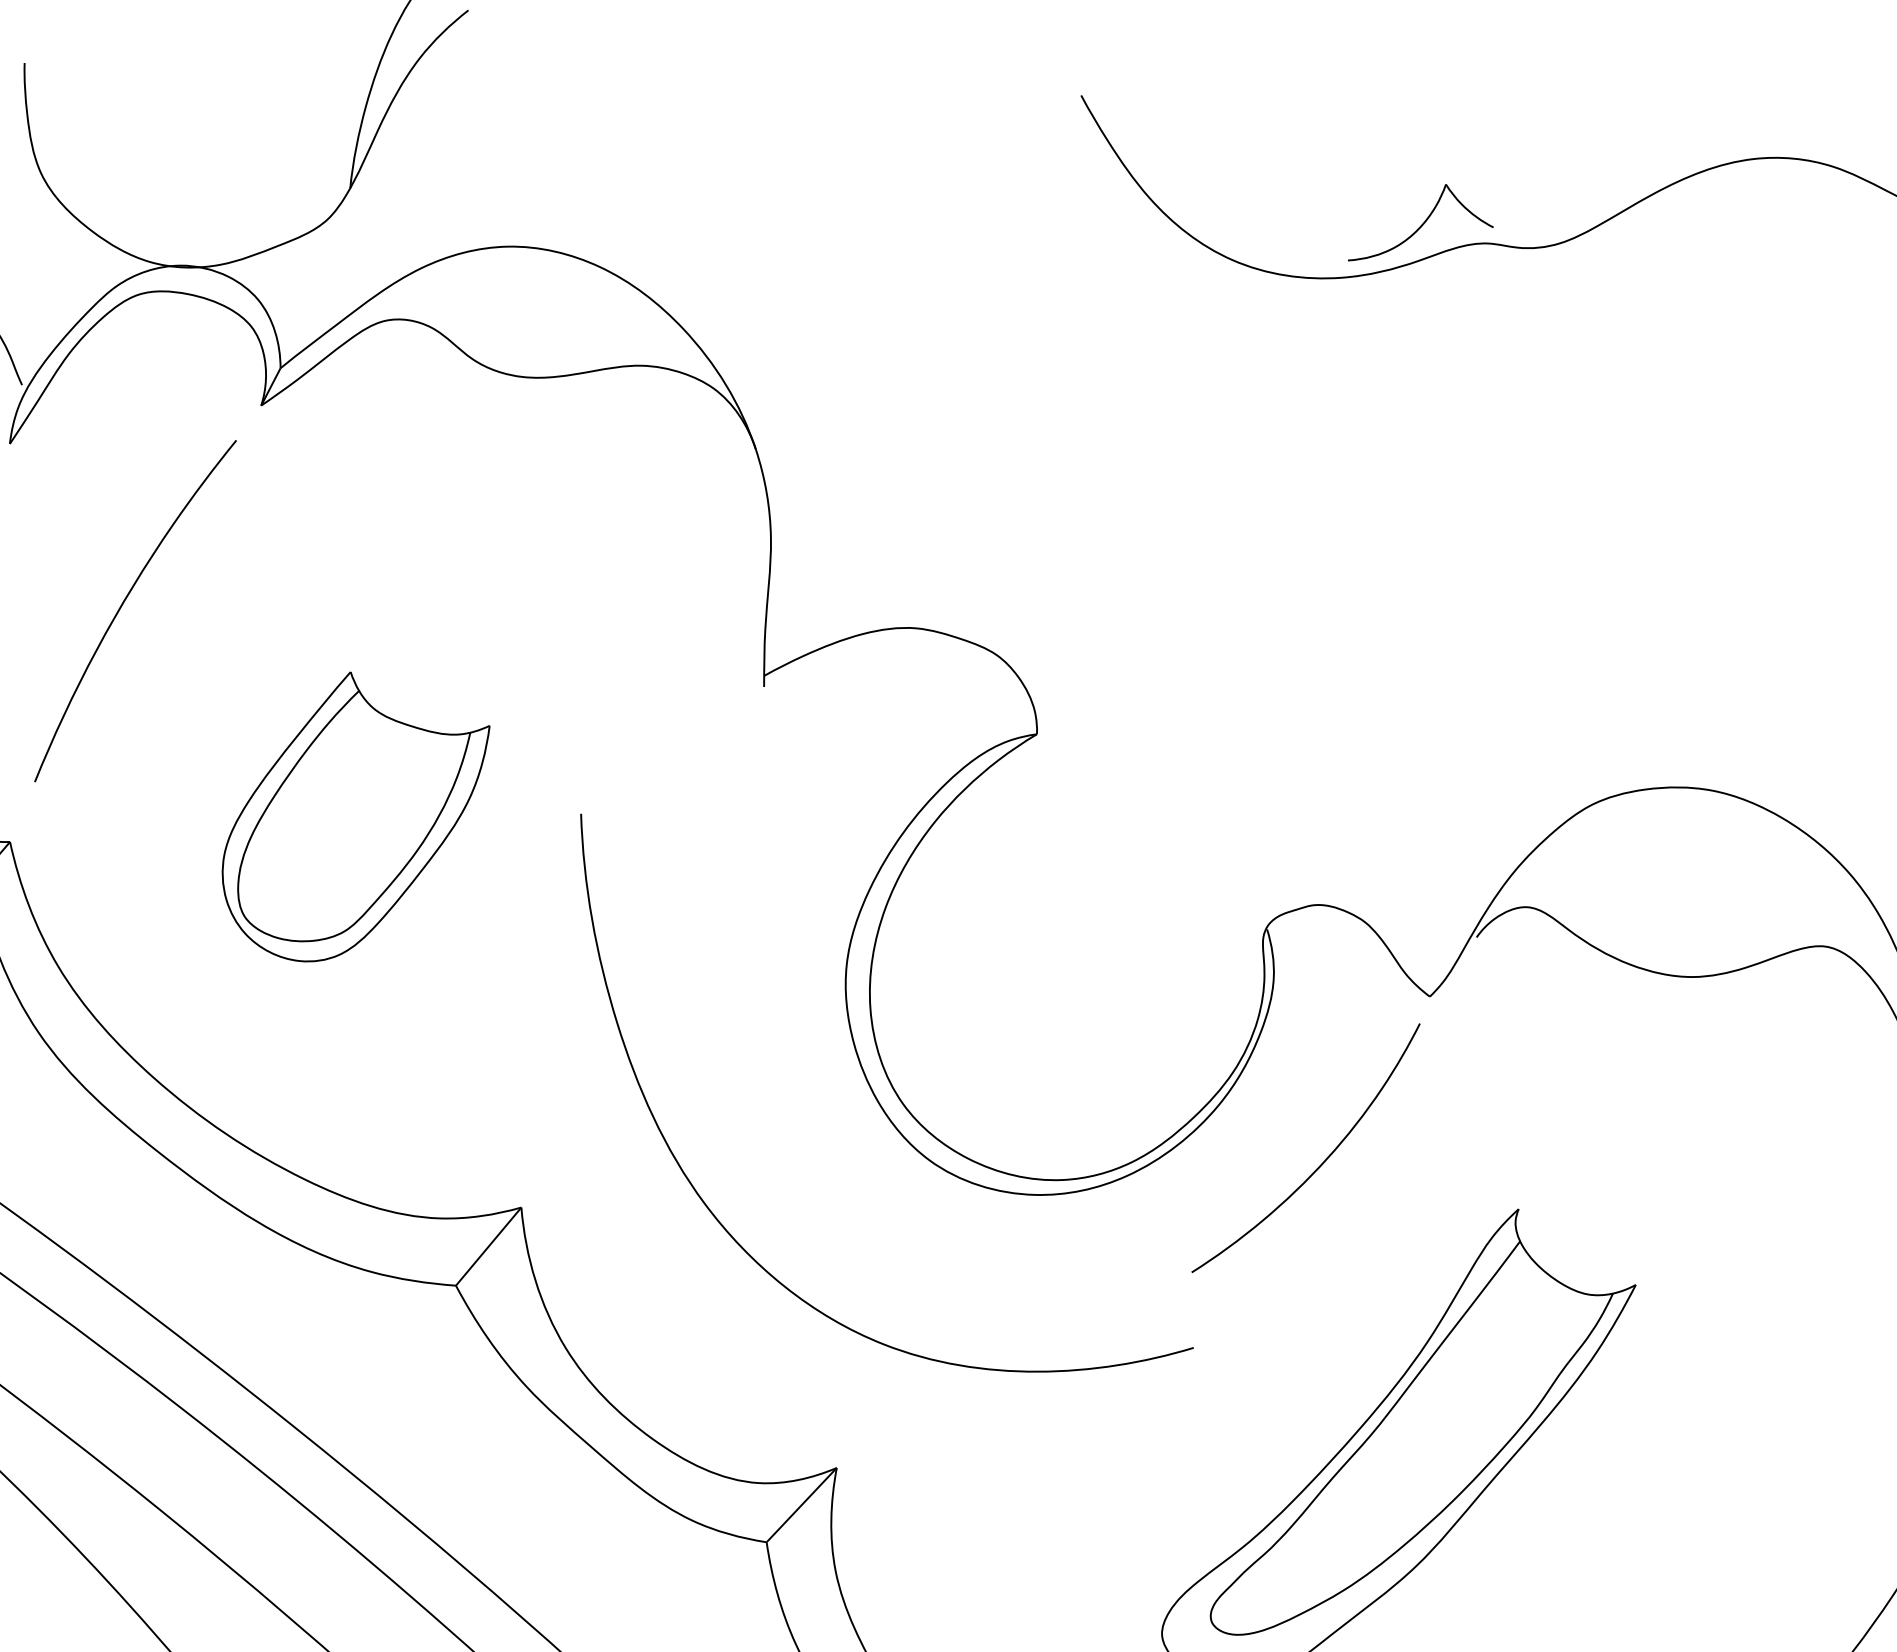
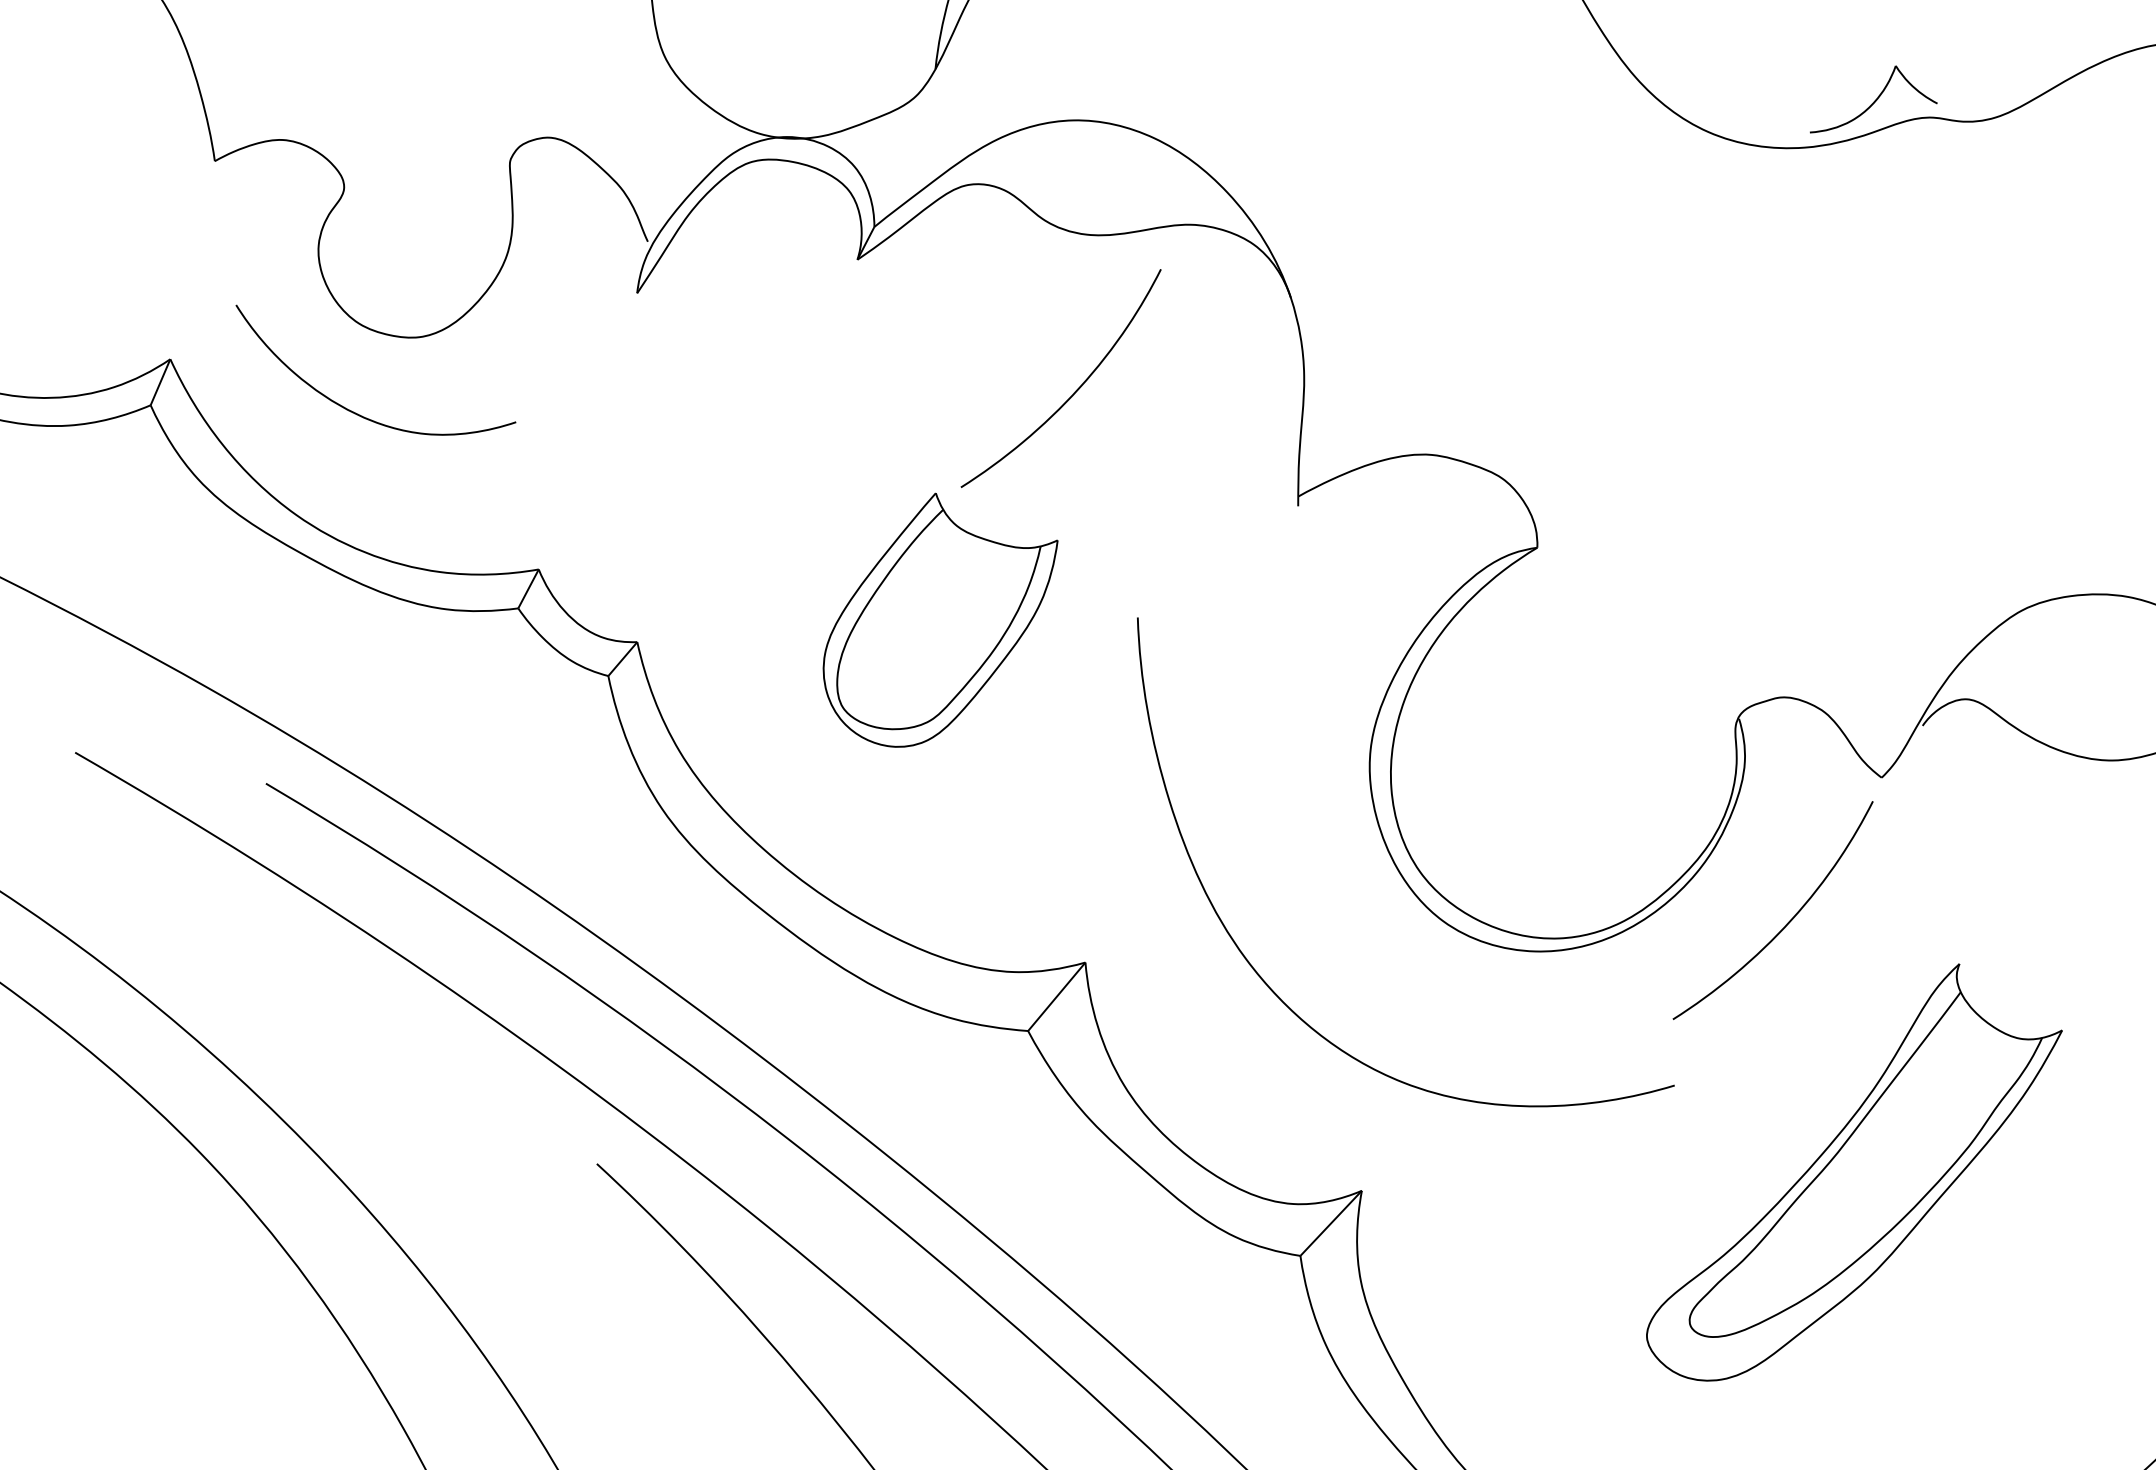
curve: (508, 555) -> (1074, 391), added
curve: (125, 601) -> (738, 431), removed

